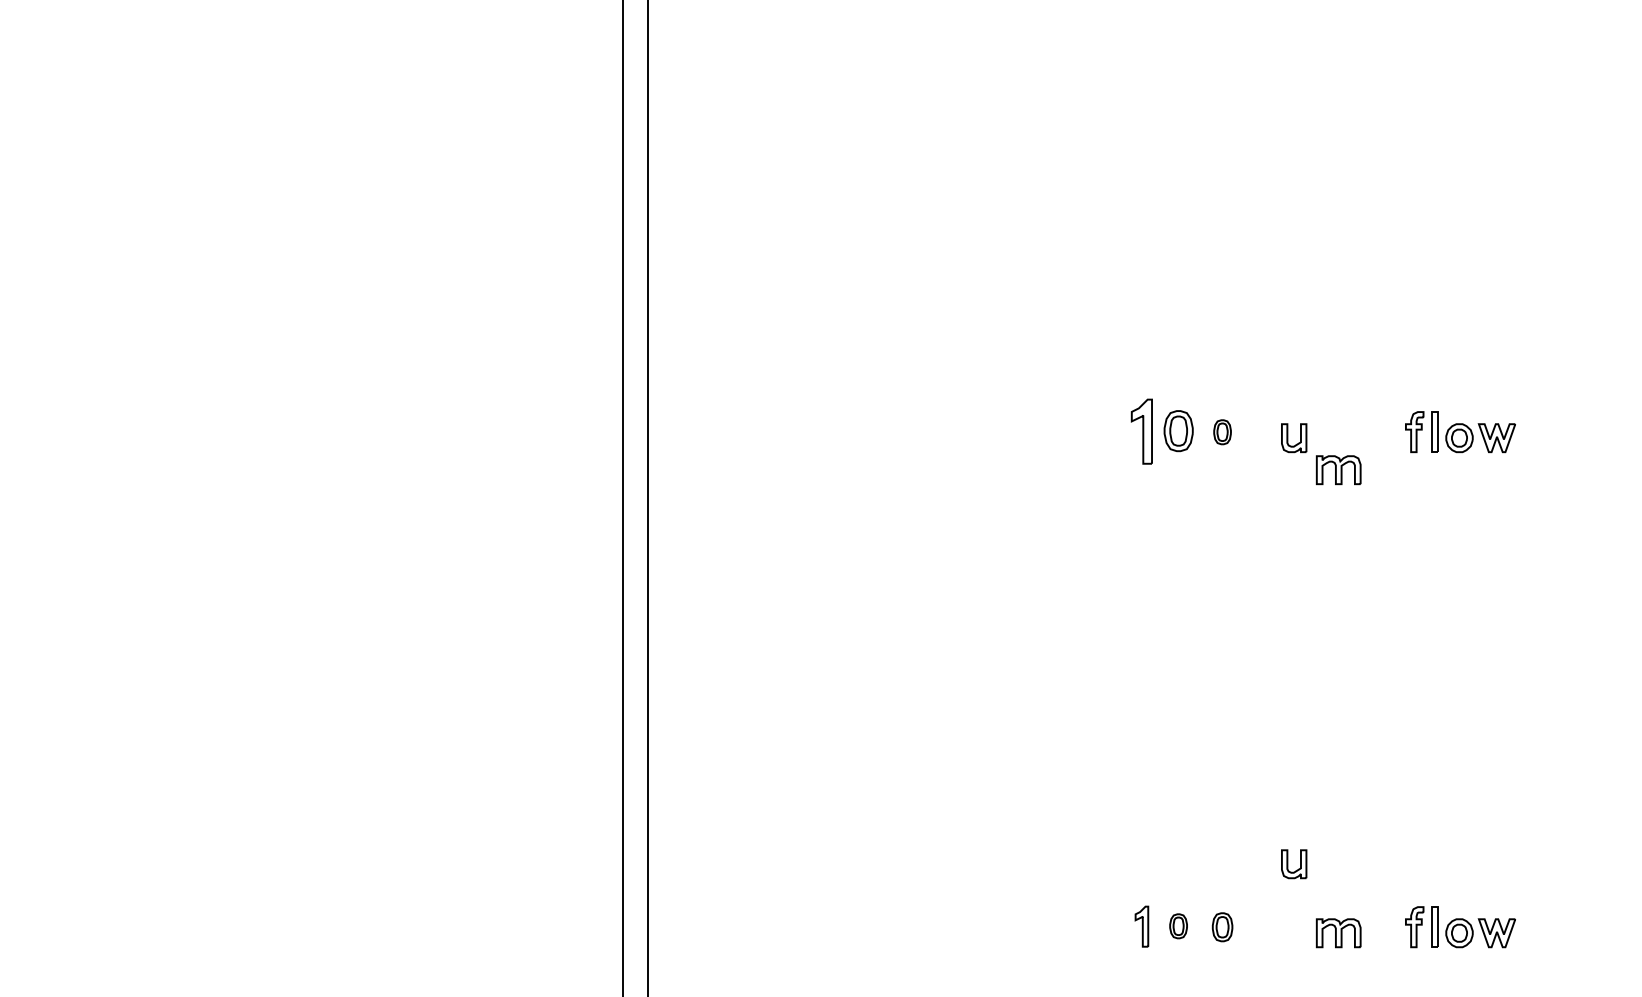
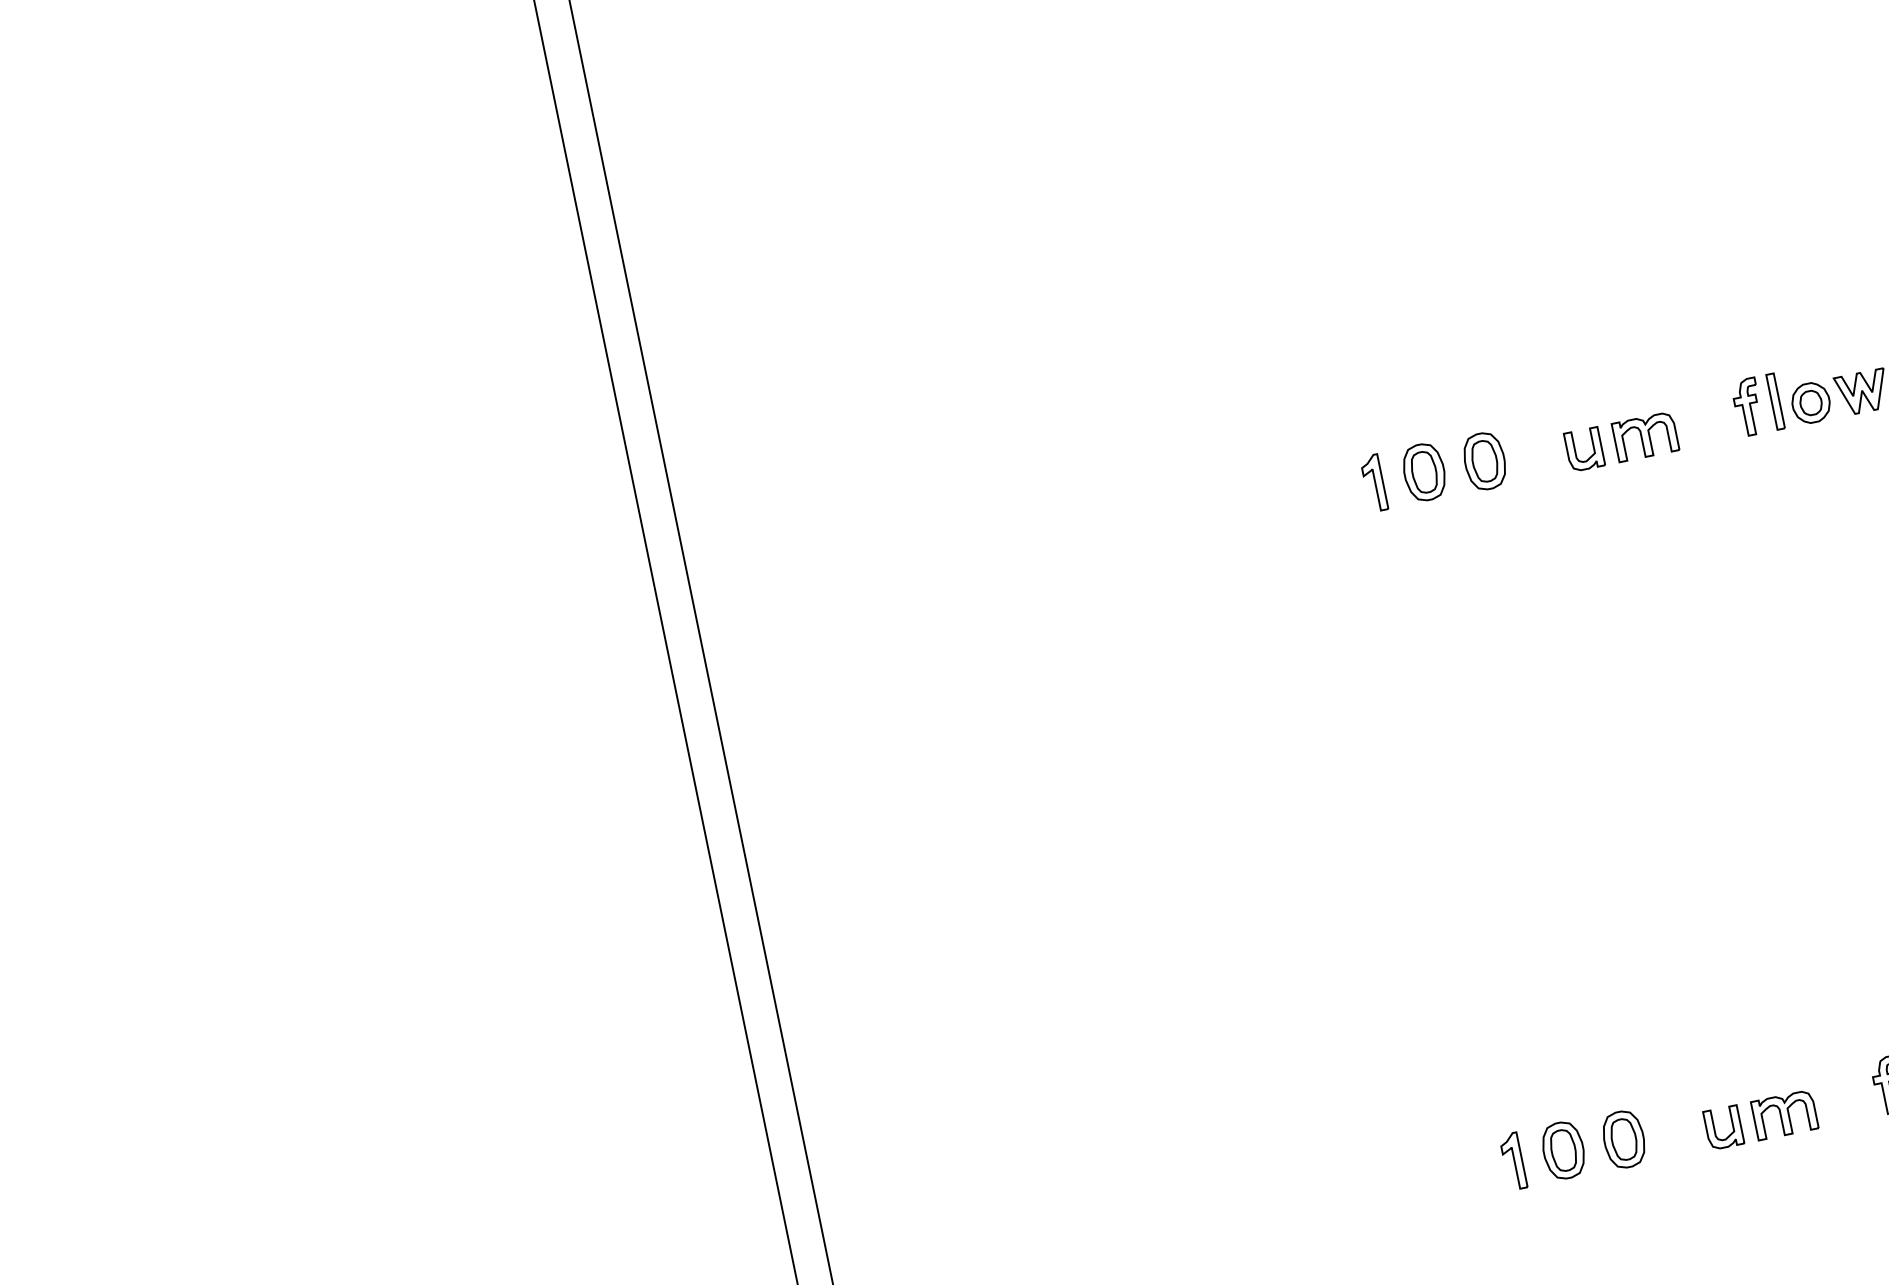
part: (1141, 431) -> (1373, 483), size x0.62
part: (1222, 432) -> (1484, 461), size x1.67
part: (1338, 470) -> (1645, 437), moved
part: (1294, 864) -> (1724, 1127), moved
part: (1178, 926) -> (1563, 1151), size x1.67
part: (1222, 927) -> (1623, 1140), size x1.43

